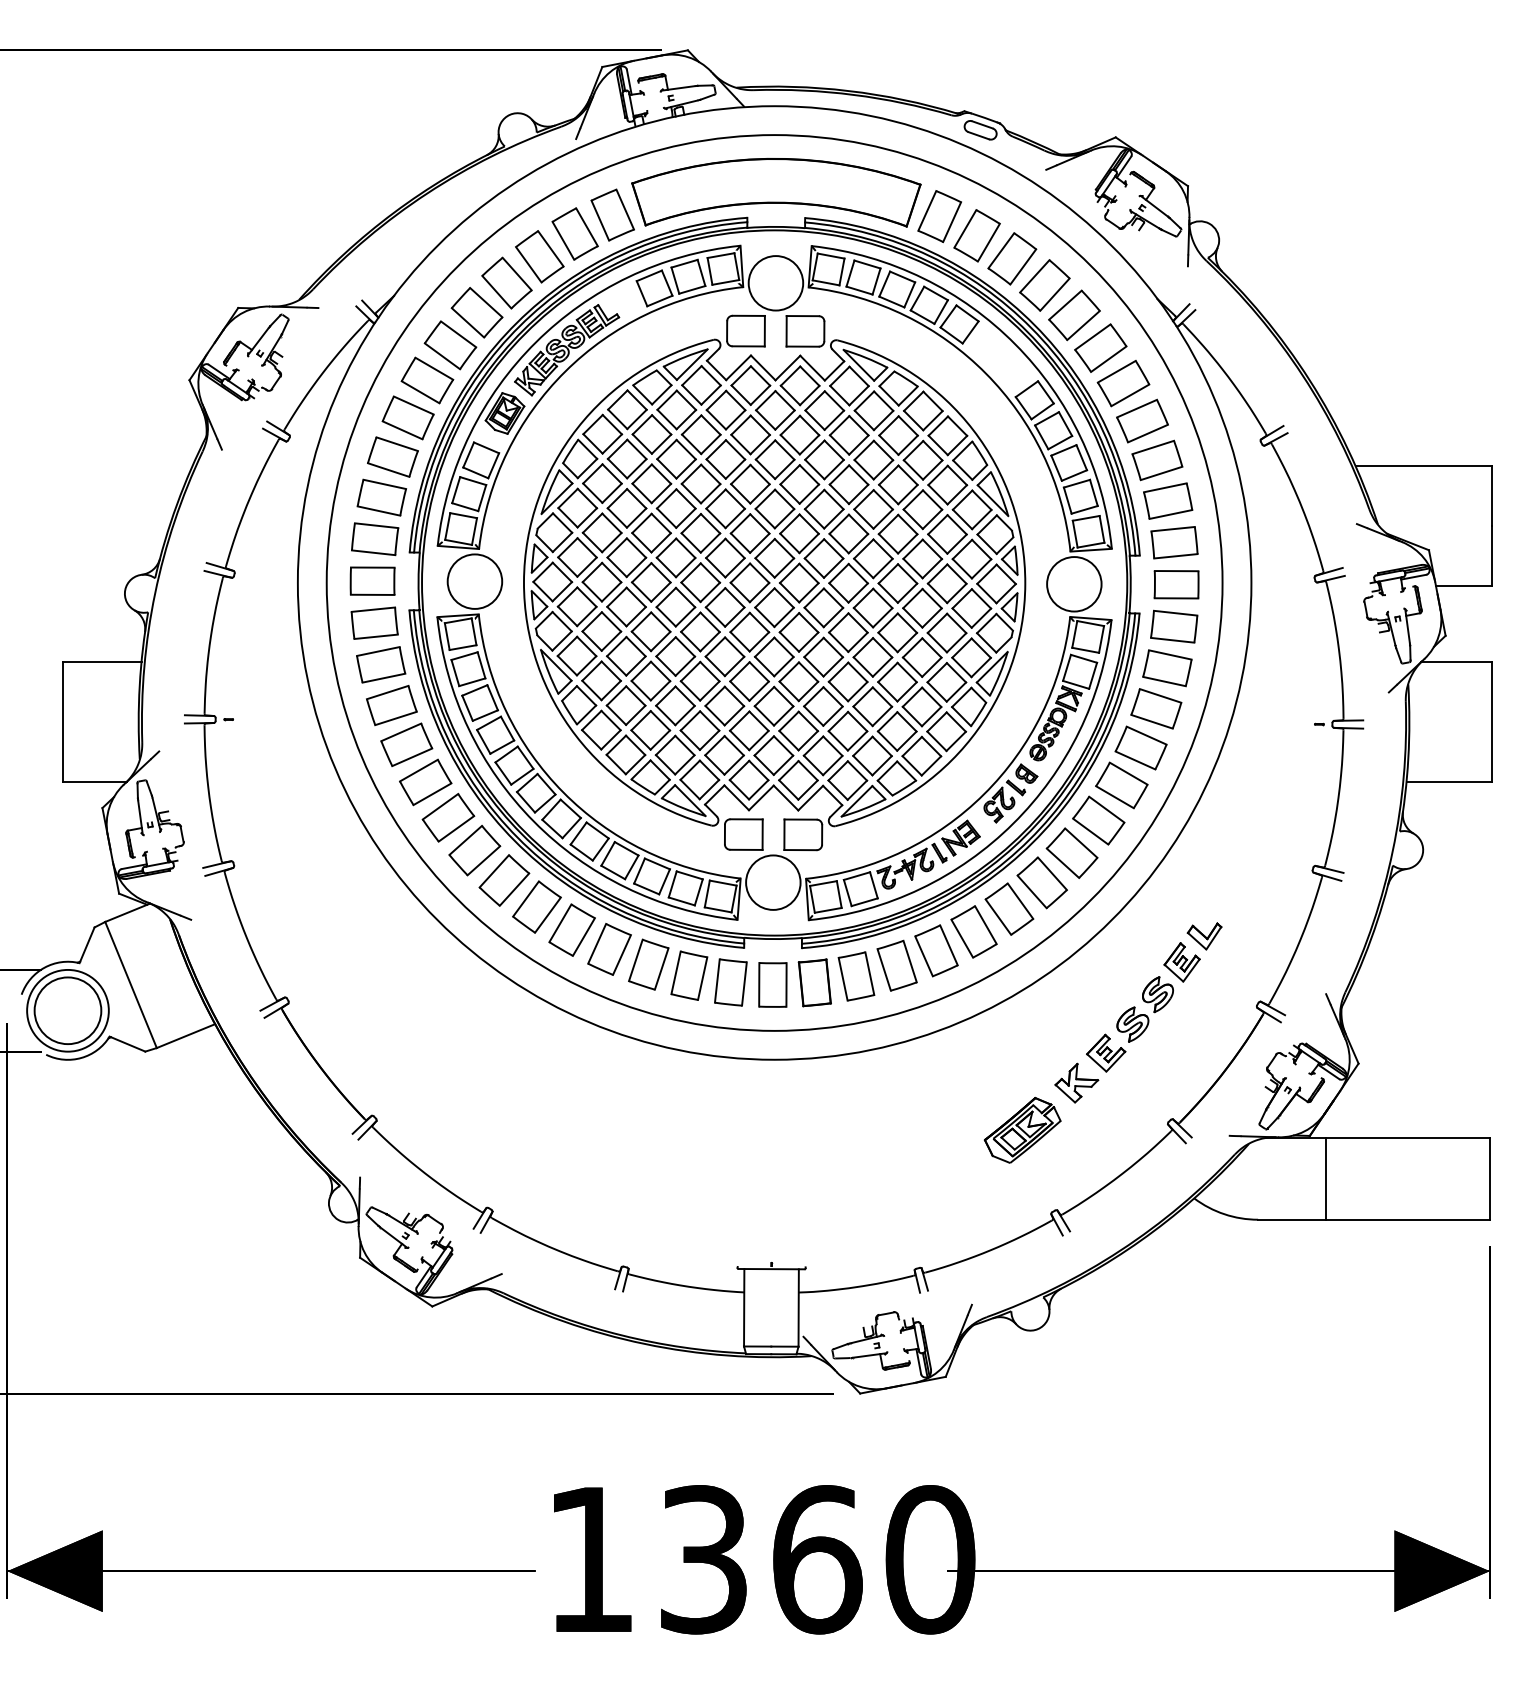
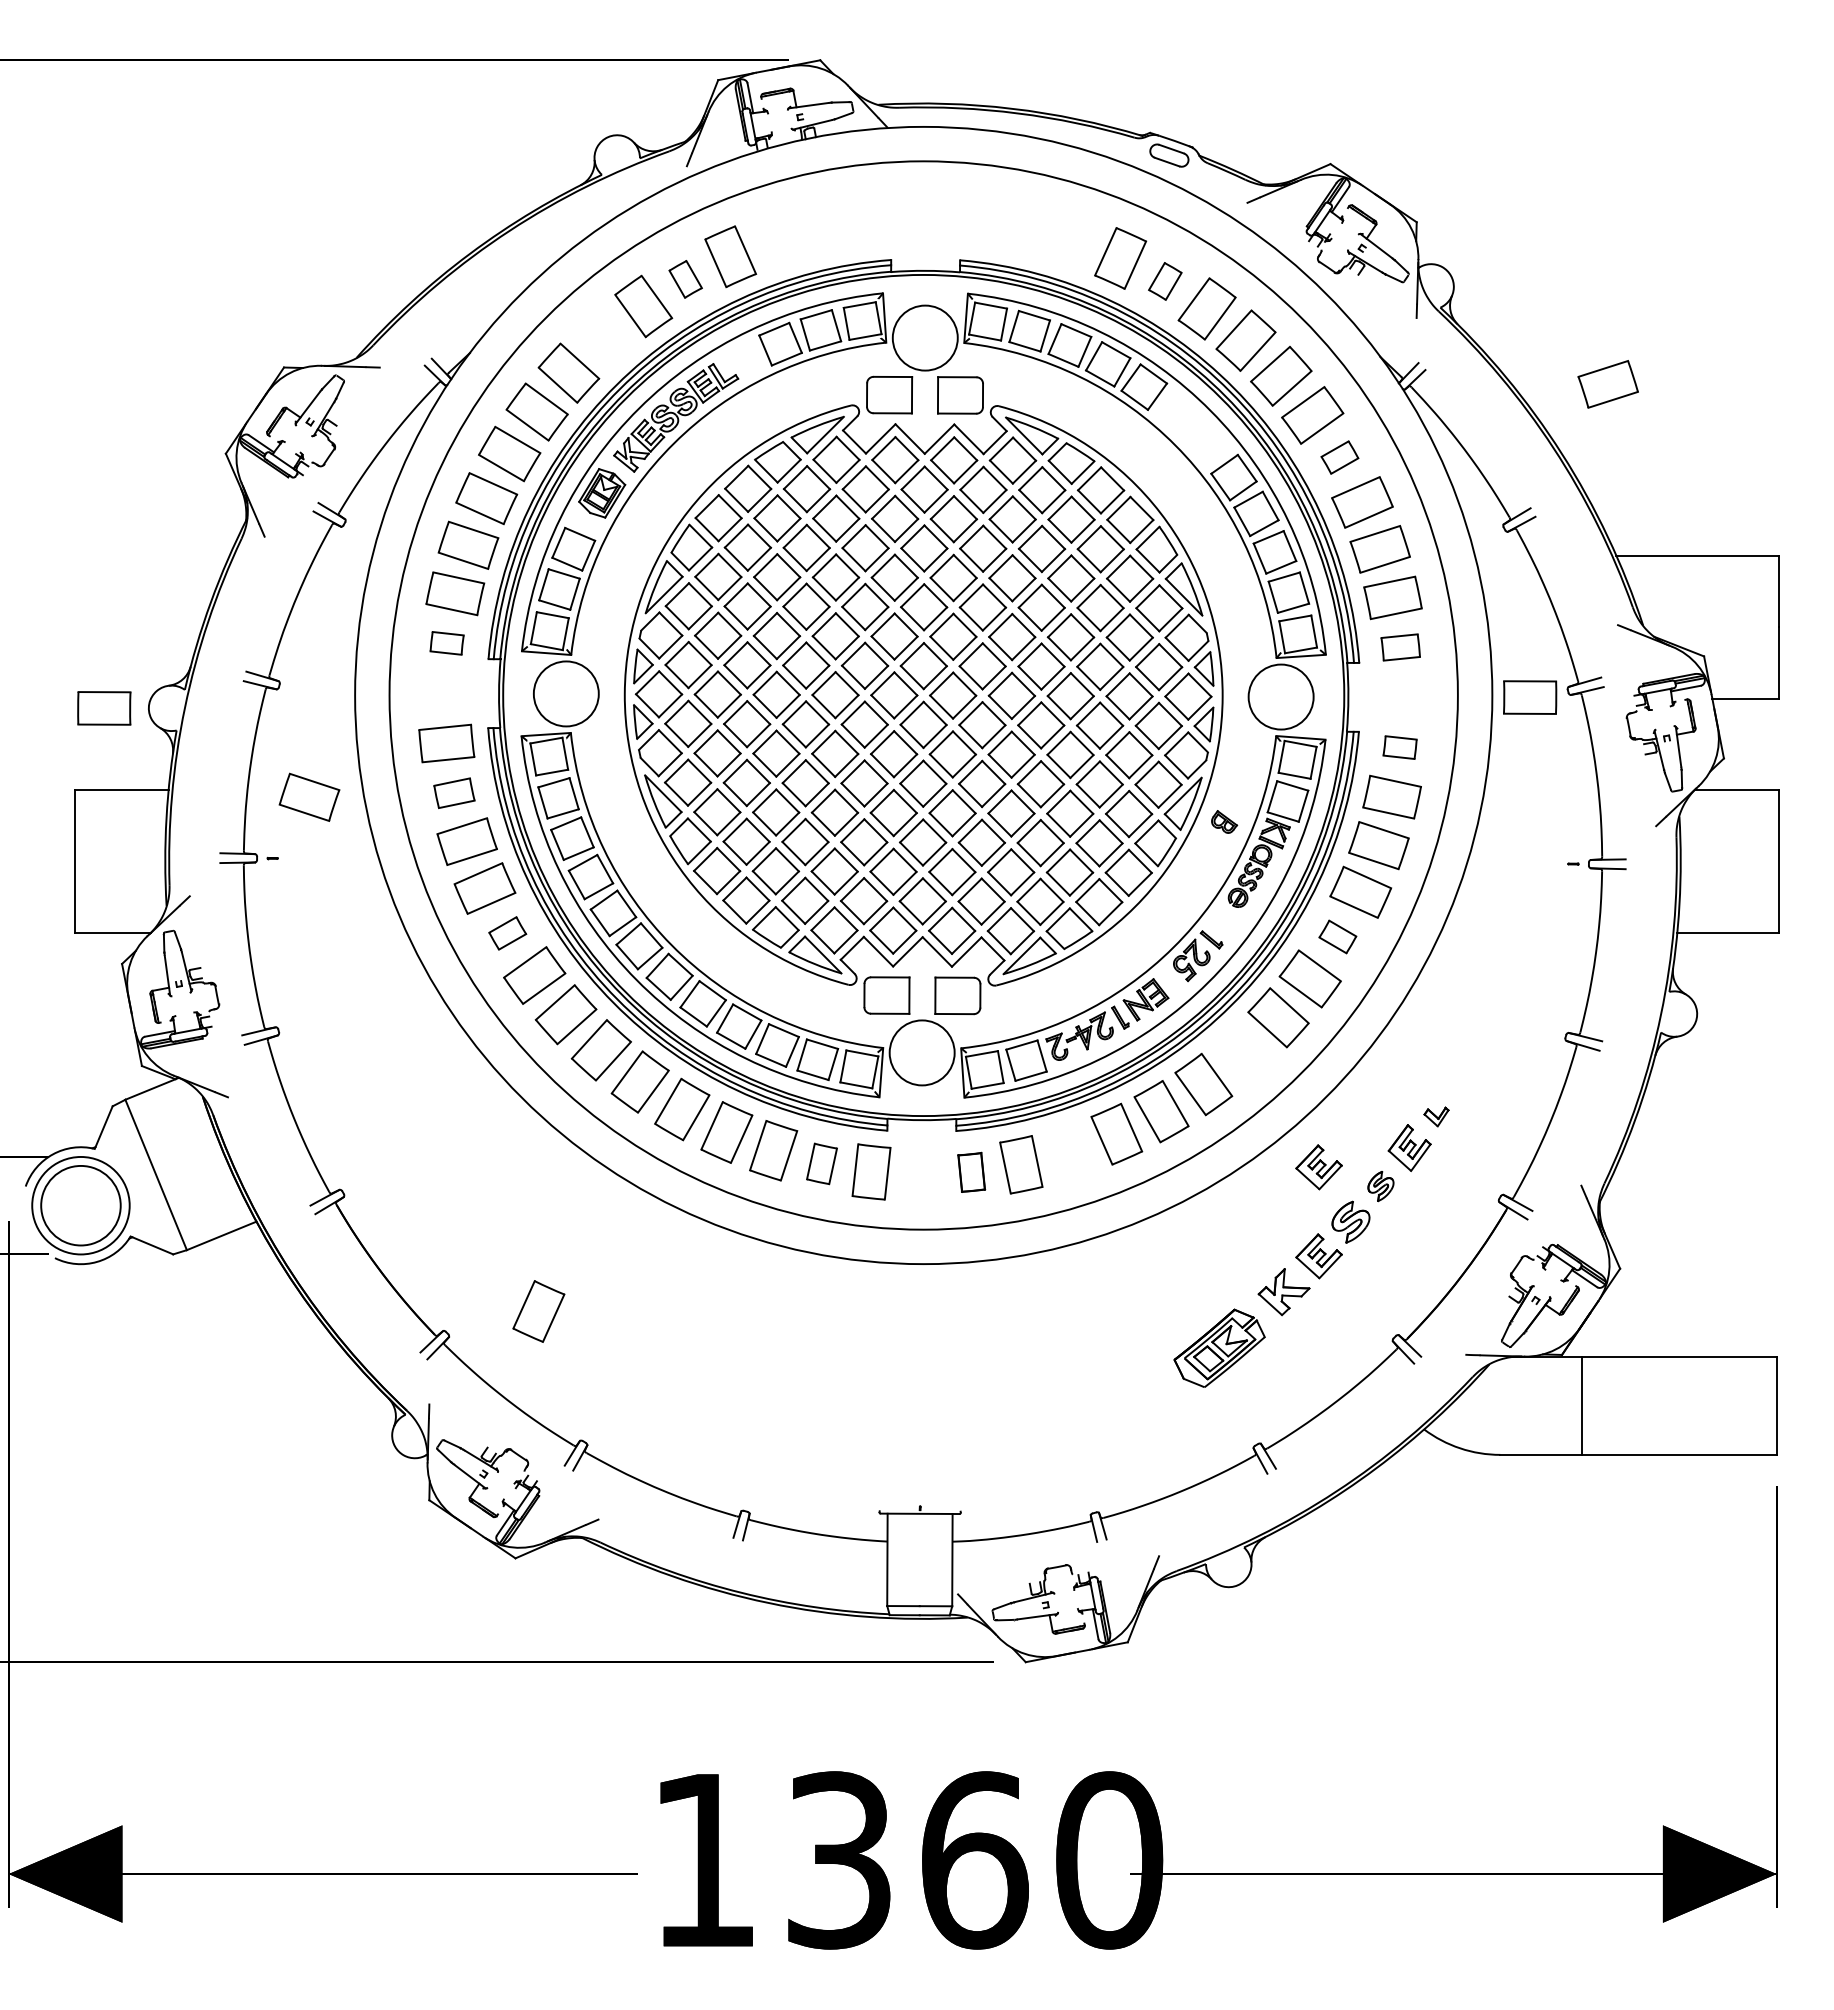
part: (776, 192) -> (925, 229), removed
part: (574, 234) -> (685, 279), size x0.6
part: (977, 235) -> (1165, 281), size x0.6
part: (506, 282) -> (604, 337), removed
part: (1347, 322) -> (1607, 384), added
part: (1123, 383) -> (1339, 457), size x0.6
part: (374, 539) -> (446, 643), size x0.6
part: (1174, 542) -> (1400, 647), size x0.7
part: (372, 581) -> (104, 708), moved
part: (1176, 584) -> (1530, 697), moved
part: (1173, 626) -> (1399, 747), size x0.6
part: (381, 665) -> (454, 793), size x0.7
part: (259, 667) -> (309, 796), added
part: (1026, 773) -> (1224, 821), moved
part: (425, 782) -> (507, 933), size x0.6
part: (1121, 785) -> (1337, 936), size x0.6
part: (1041, 882) -> (1242, 1052), removed
part: (1204, 935) -> (1436, 1116), size x0.6
part: (896, 965) -> (1069, 1151), removed
part: (688, 975) -> (821, 1163), size x0.7
part: (1105, 978) -> (1318, 1167), added
part: (814, 982) -> (971, 1172), size x0.7
part: (772, 984) -> (921, 1174), removed
part: (1157, 994) -> (1380, 1186), size x0.7
part: (451, 1099) -> (538, 1311), added

